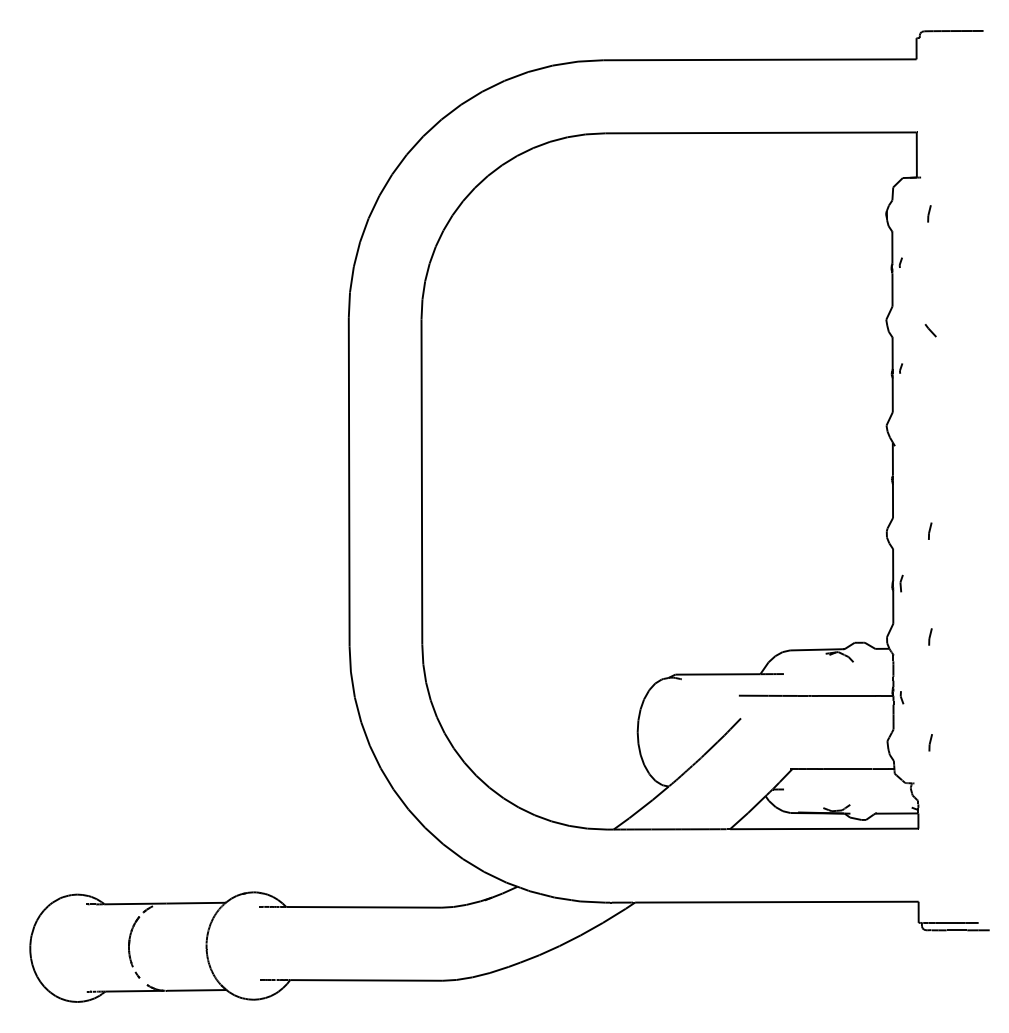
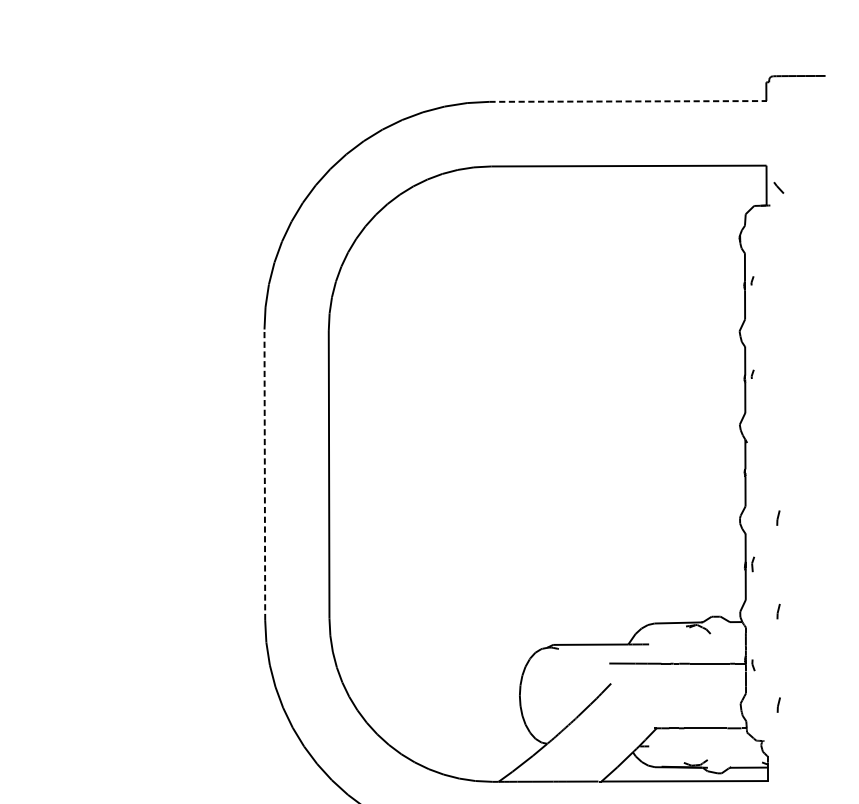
line: (759, 59) -> (627, 101), solid -> dashed
line: (929, 213) -> (777, 237), removed
line: (930, 330) -> (778, 187), moved
line: (349, 481) -> (265, 474), solid -> dashed

